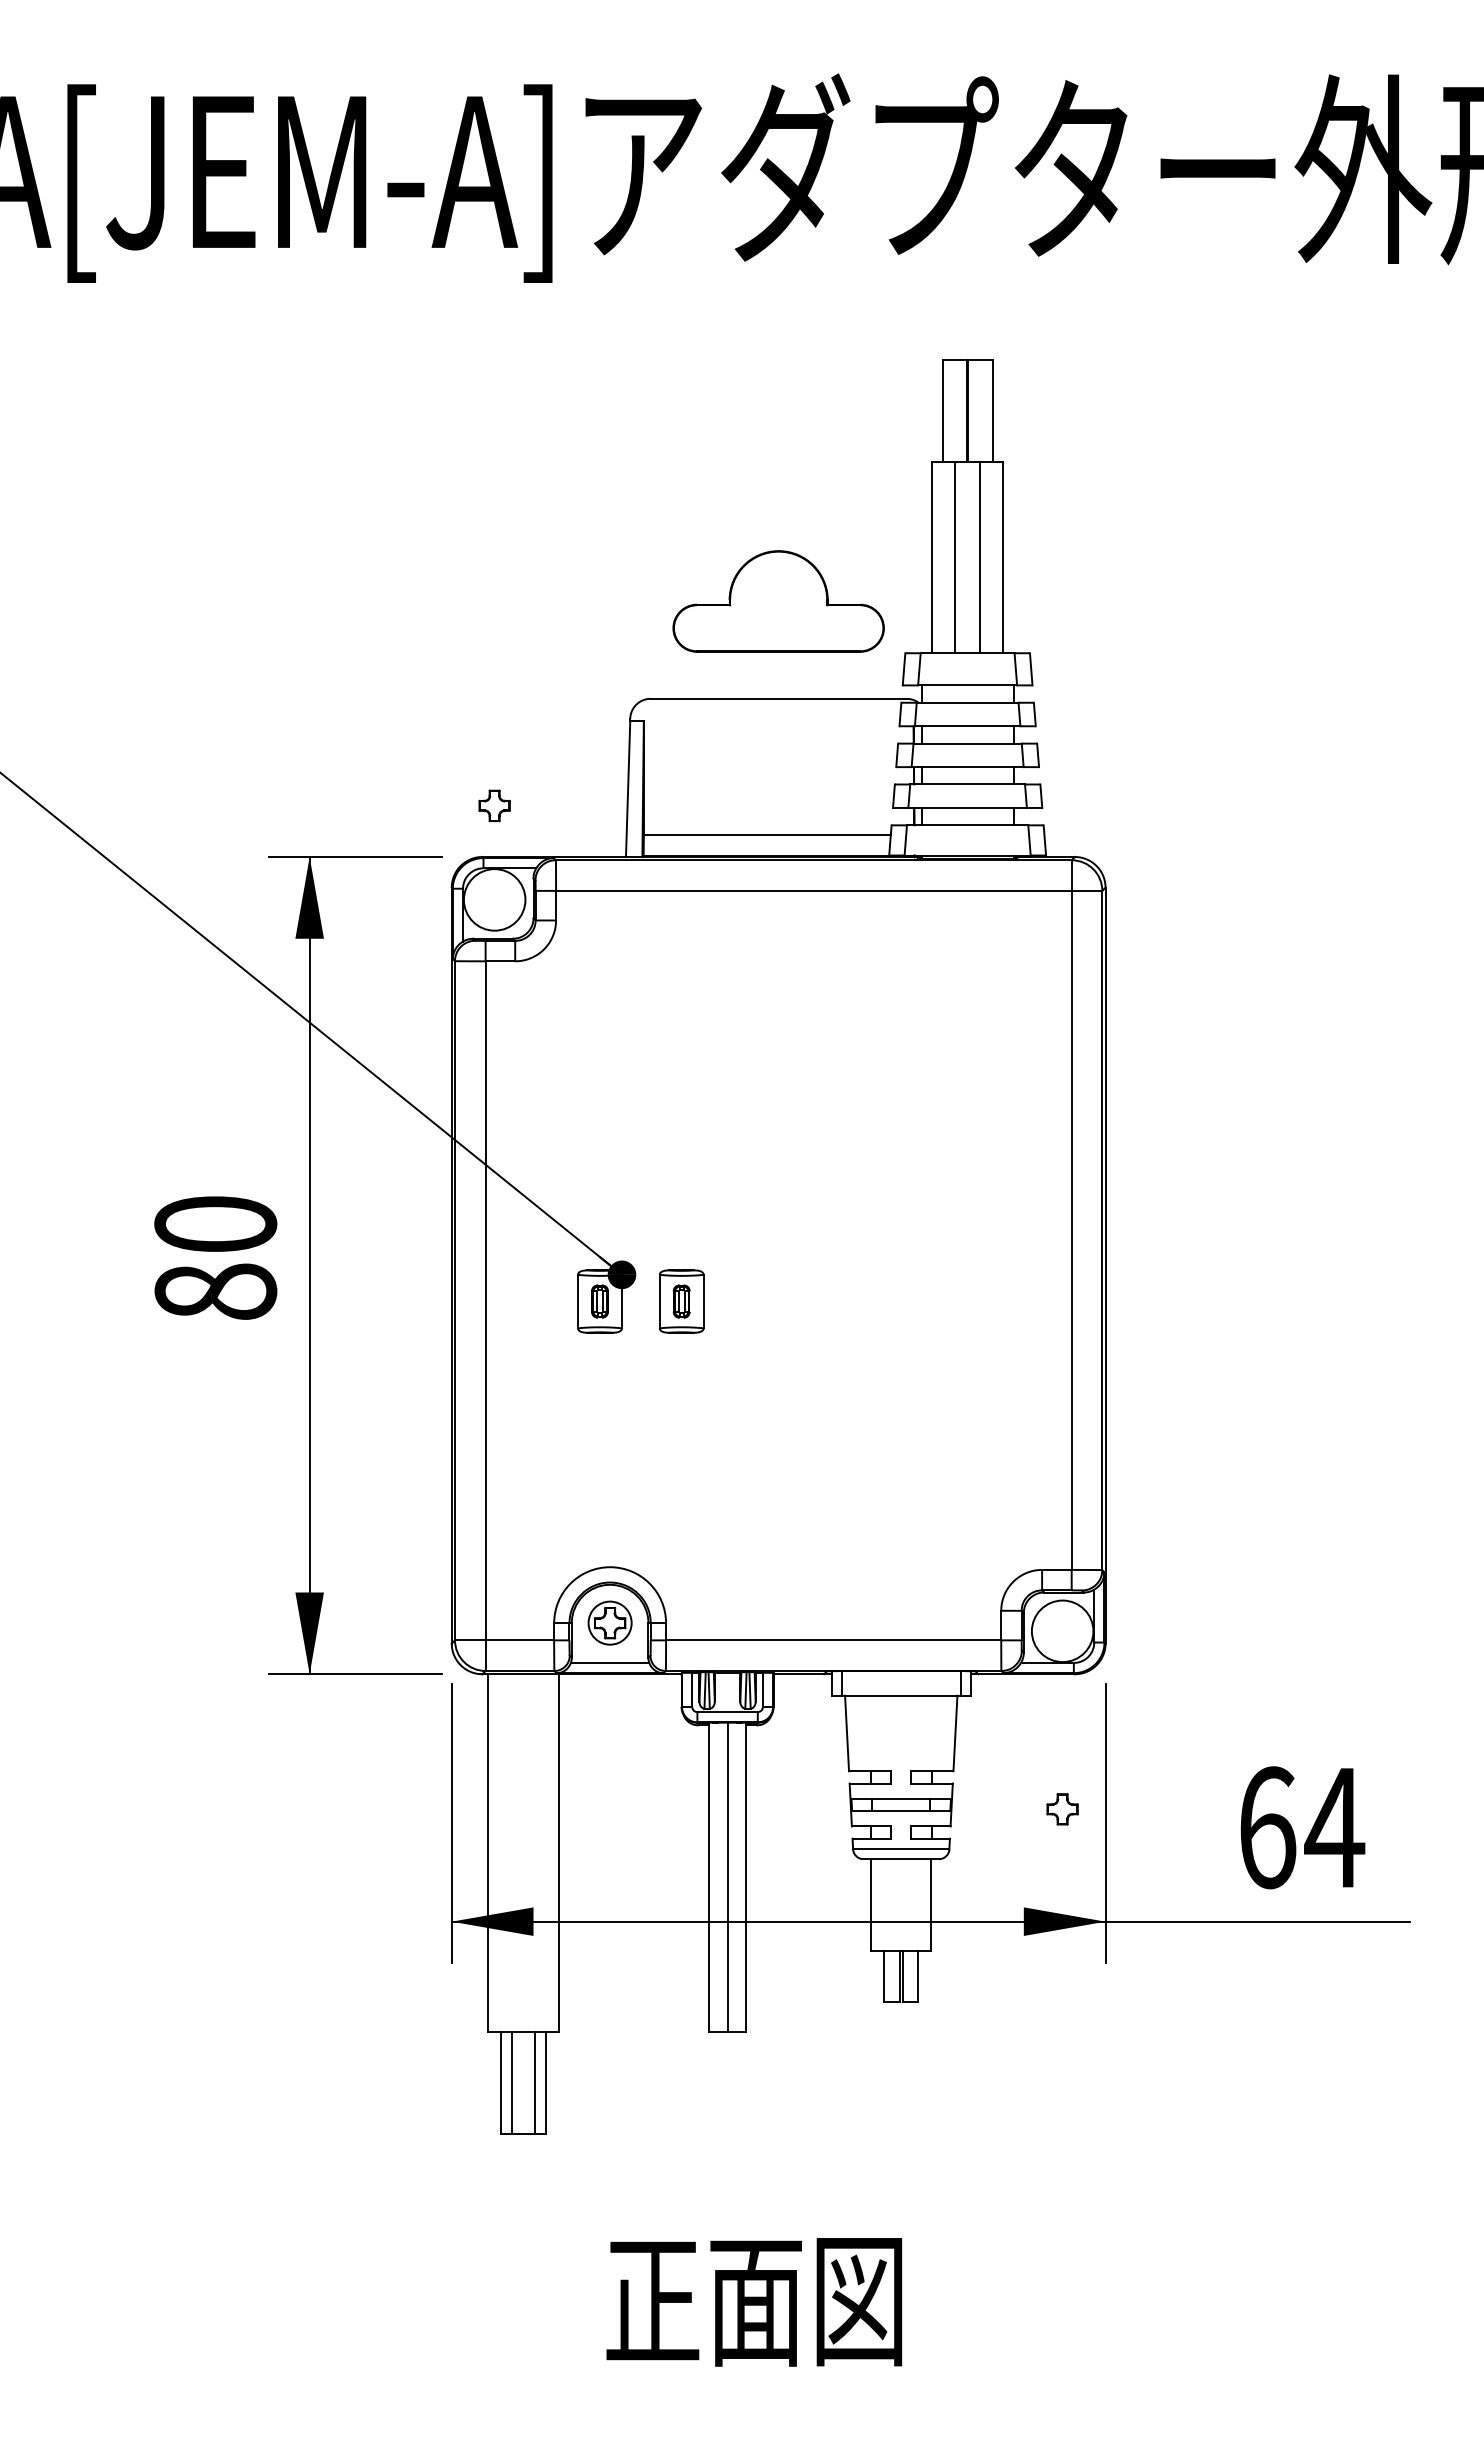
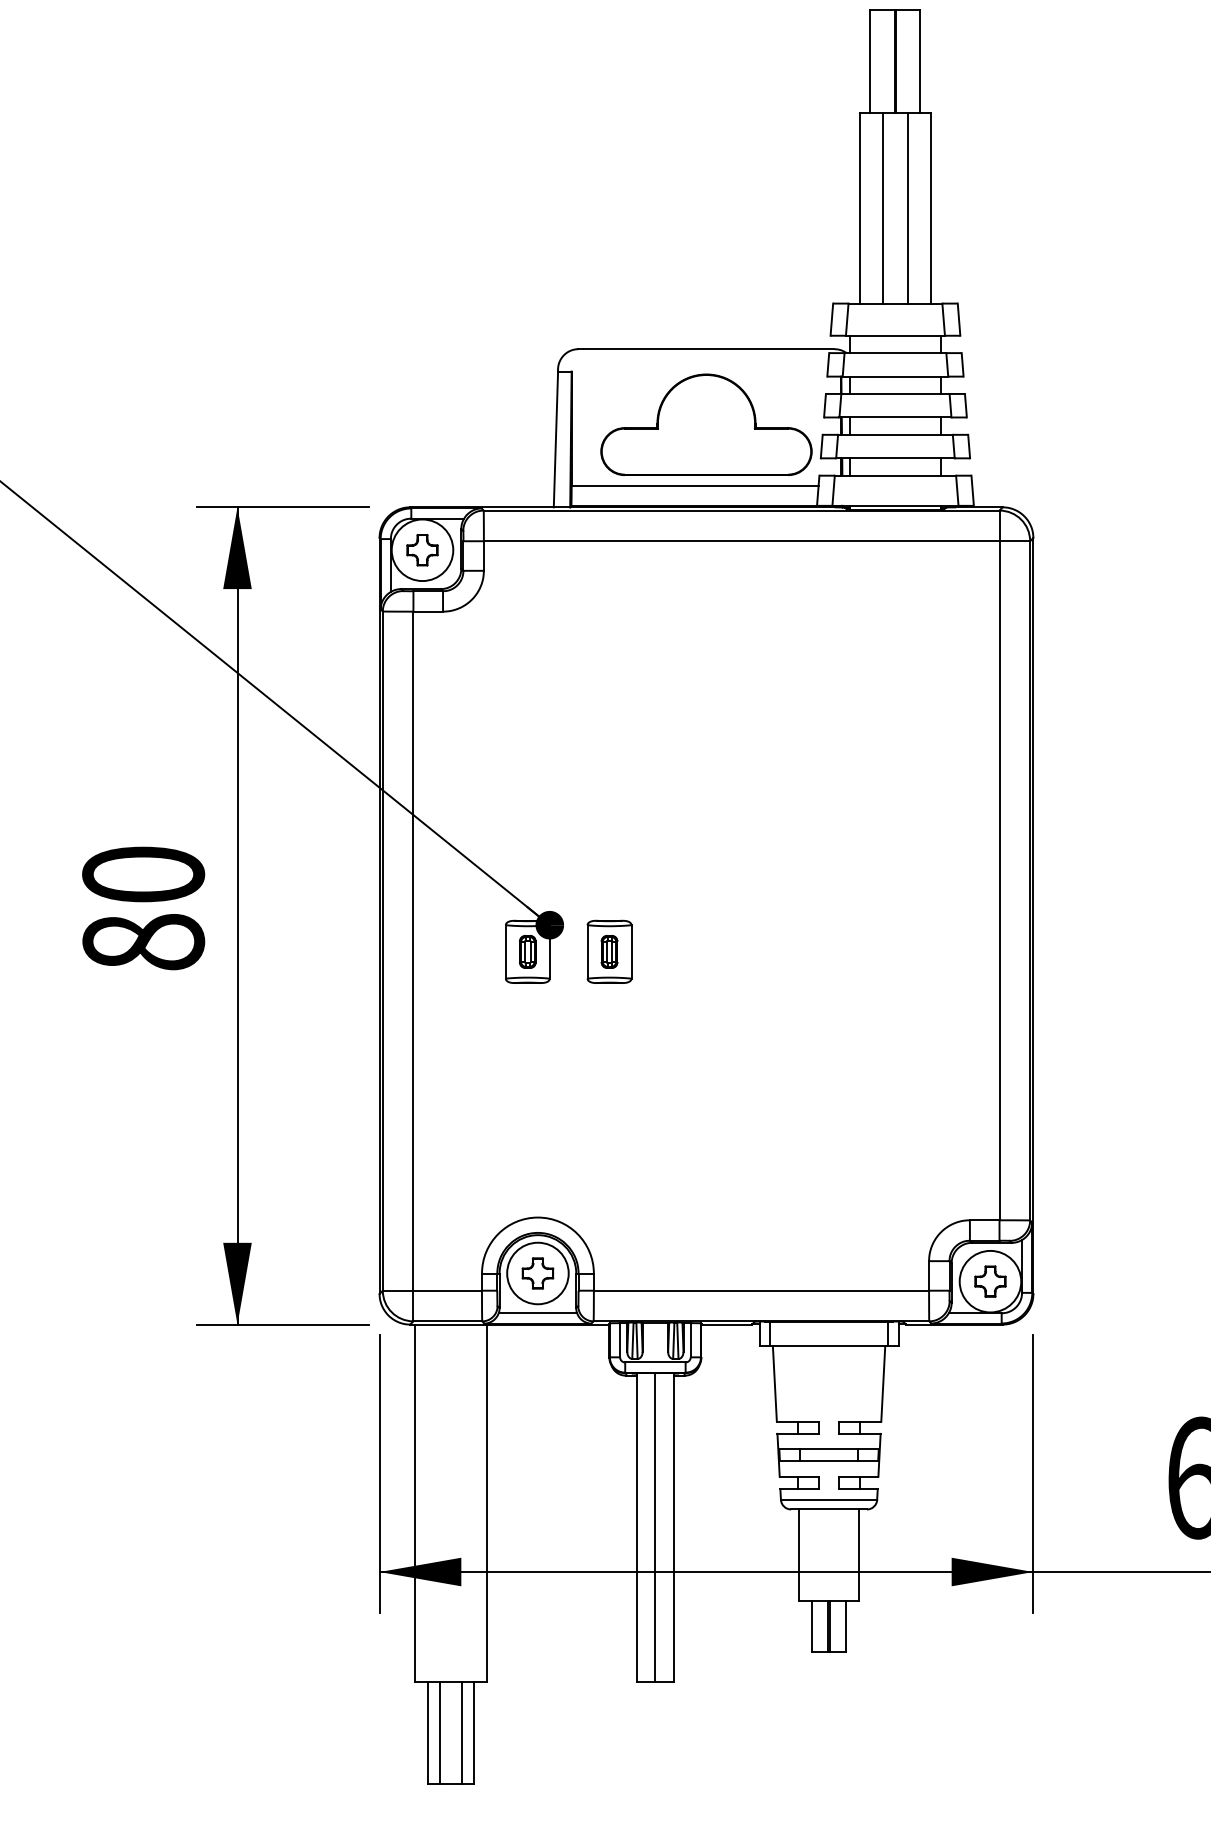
part: (778, 601) -> (706, 424), moved
part: (494, 805) -> (422, 549), moved
circle: (609, 1622) -> (537, 1272), size x1.43
part: (1062, 1809) -> (990, 1281), moved

